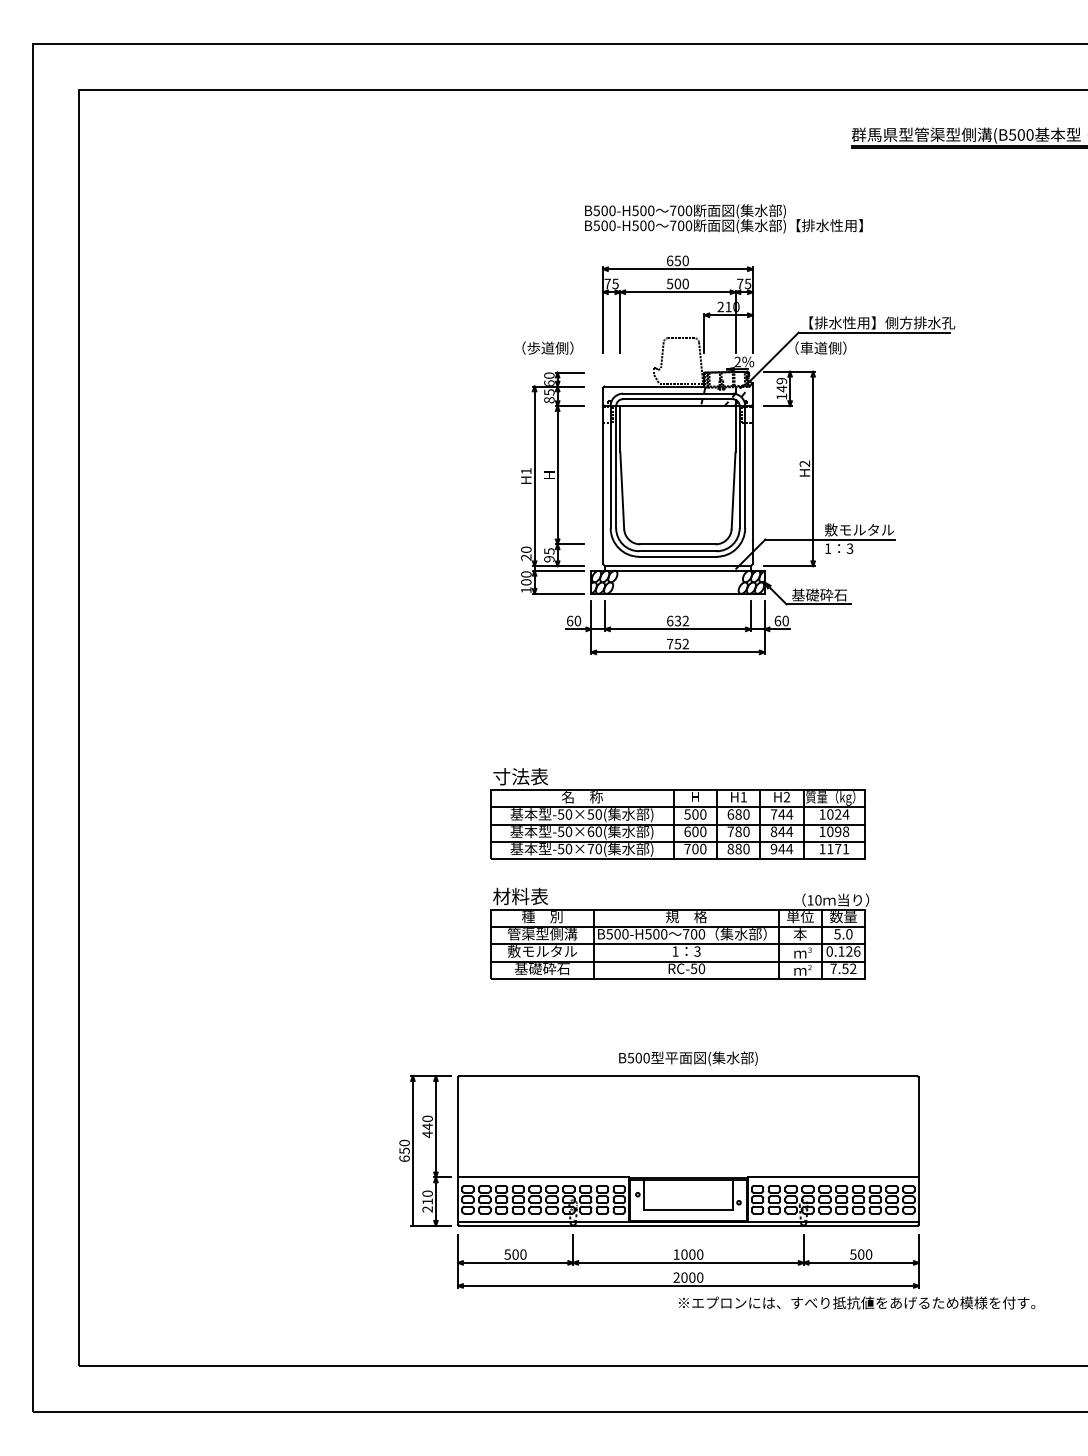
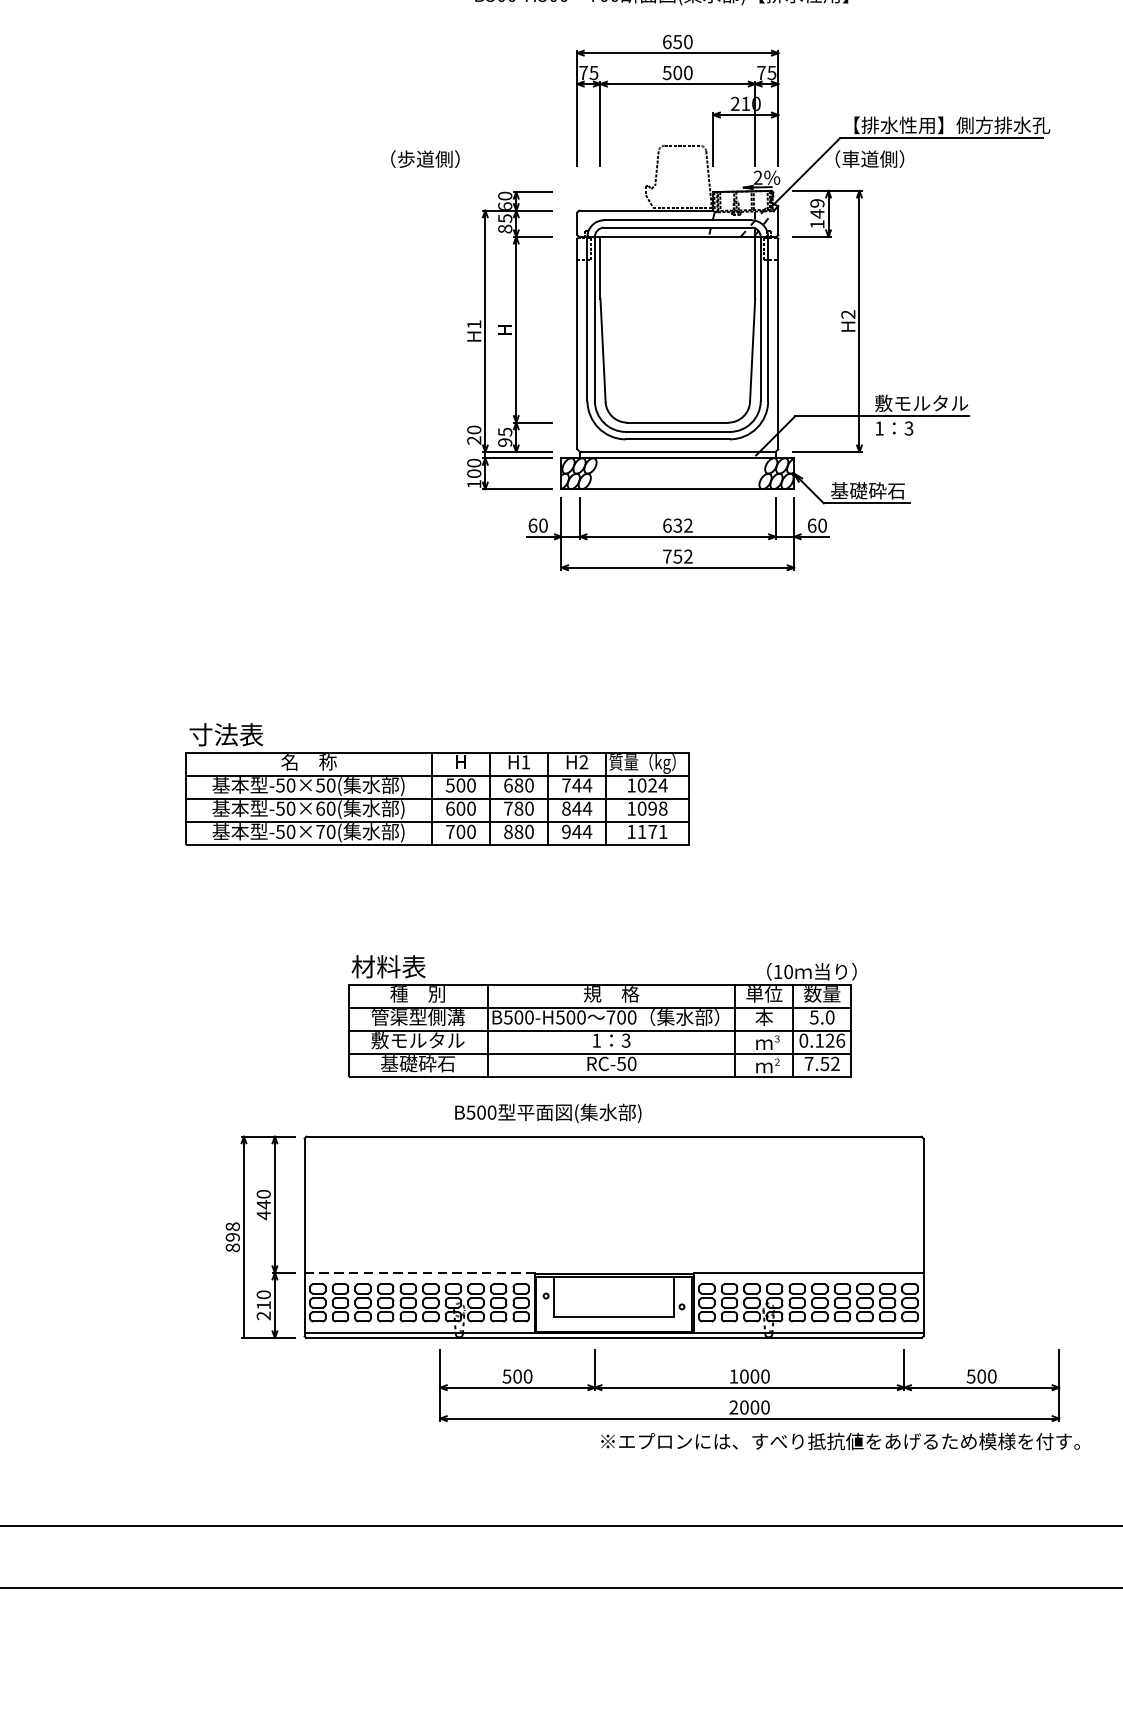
part: (738, 455) -> (759, 303), moved
part: (677, 813) -> (436, 784), moved
part: (679, 933) -> (602, 1016), moved
text: (688, 1058) -> (548, 1113), moved
text: (404, 1150) -> (232, 1236), 650 -> 898
line: (543, 1177) -> (419, 1272), solid -> dashed
part: (688, 1261) -> (749, 1385), moved

